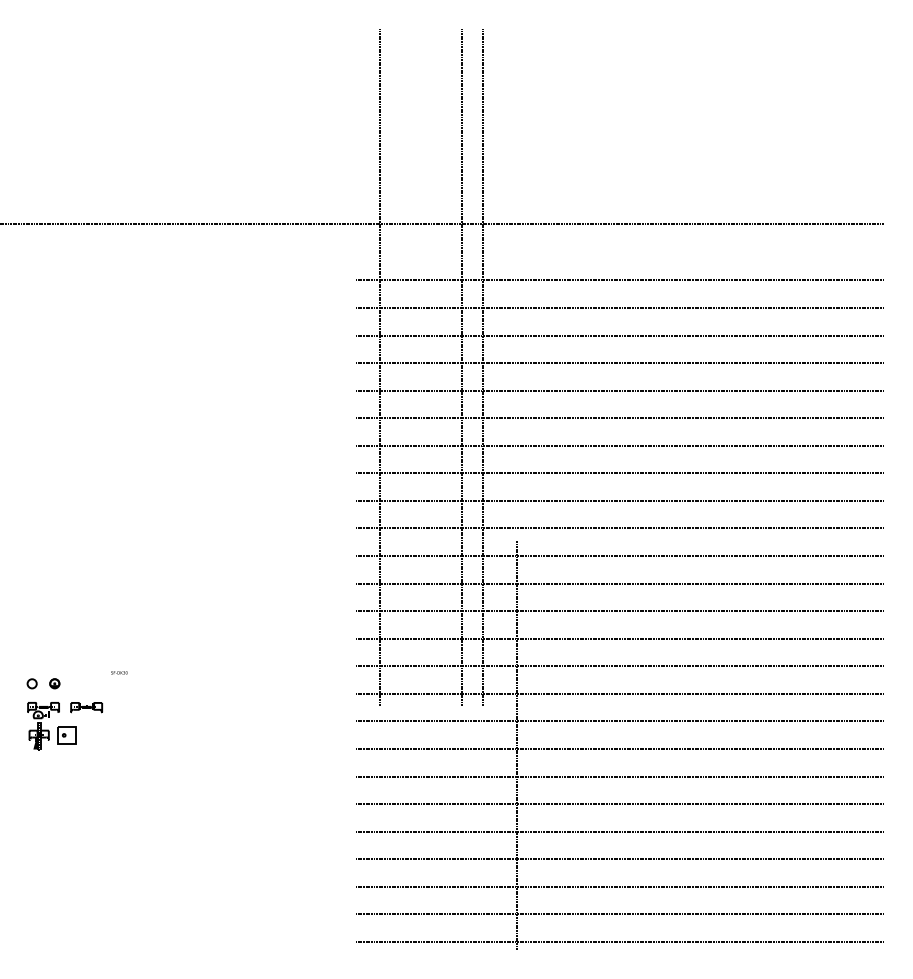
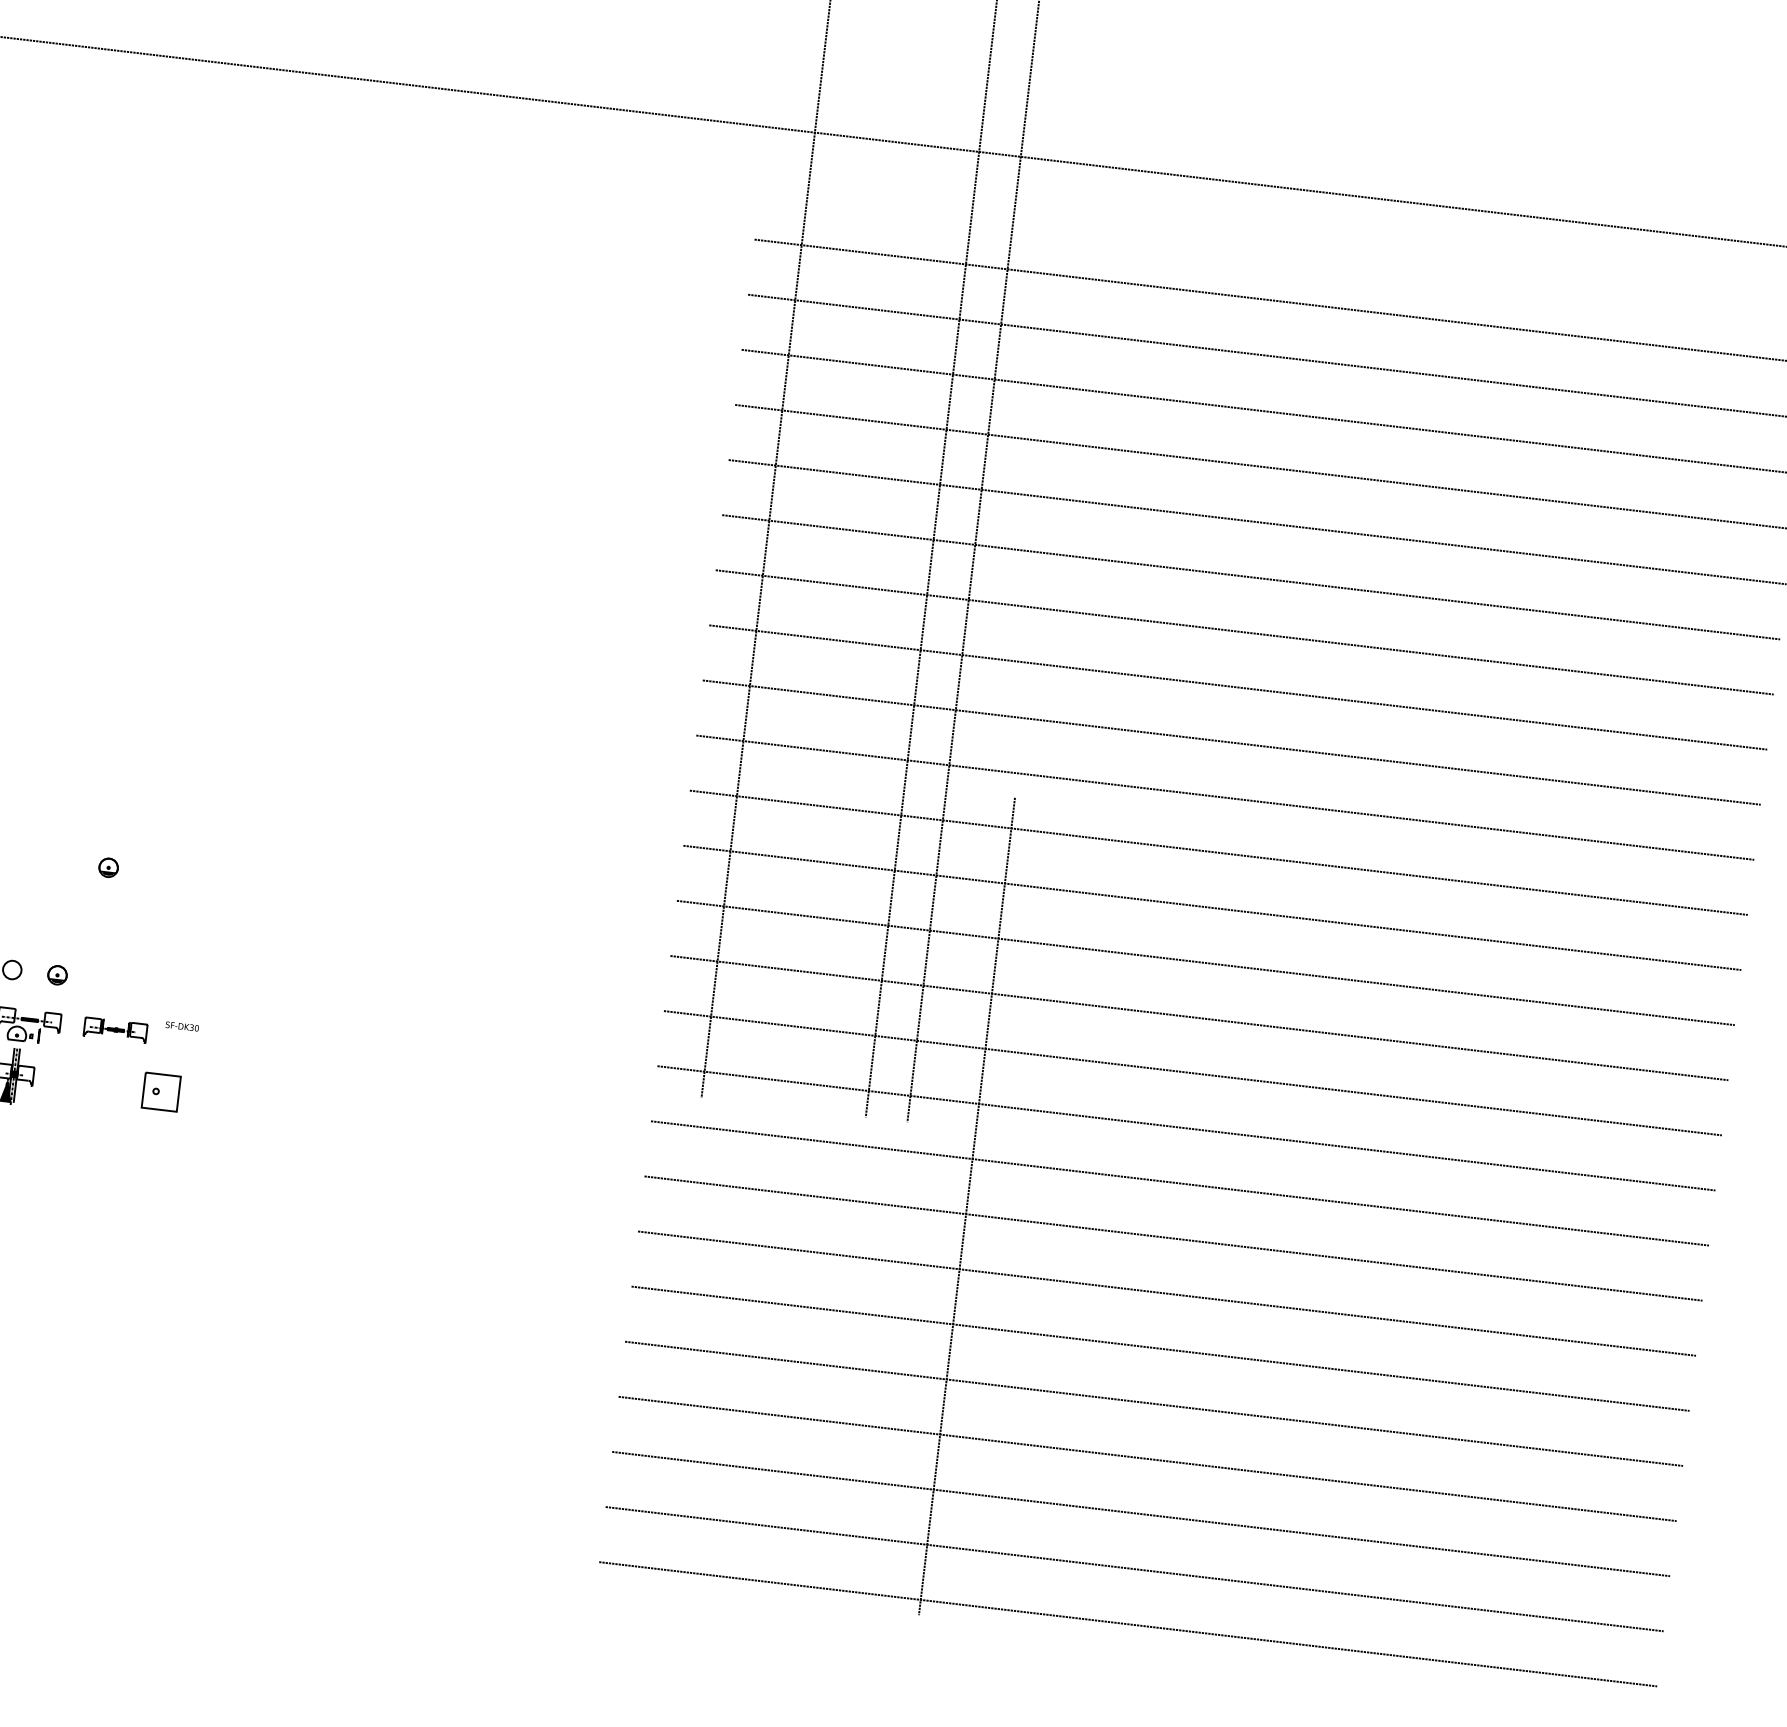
part: (73, 627) -> (108, 867), added
text: (119, 672) -> (182, 1025), moved
part: (66, 735) -> (160, 1092), moved

